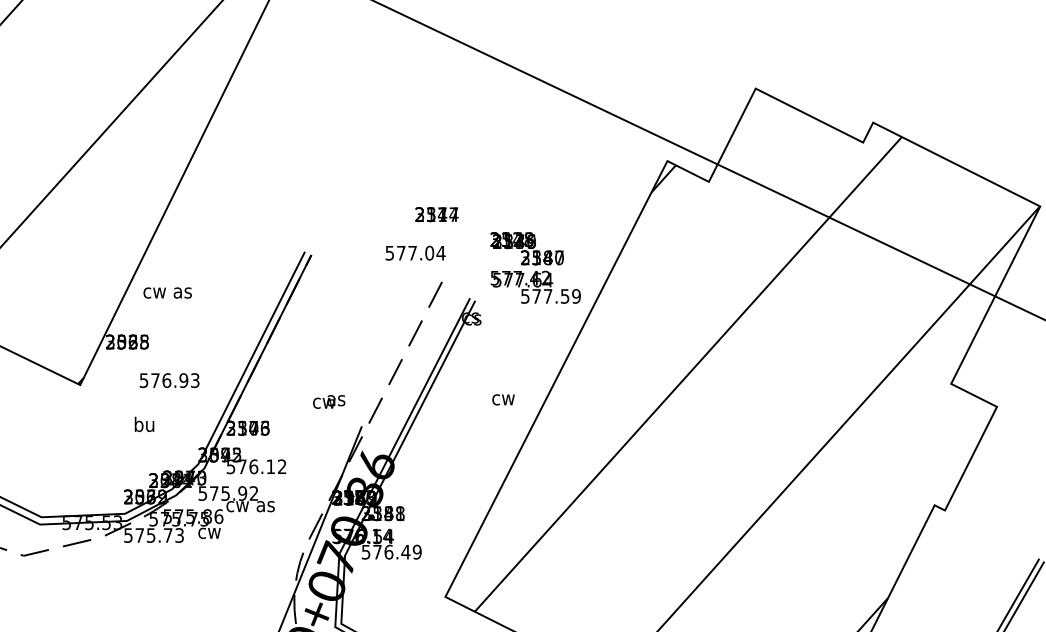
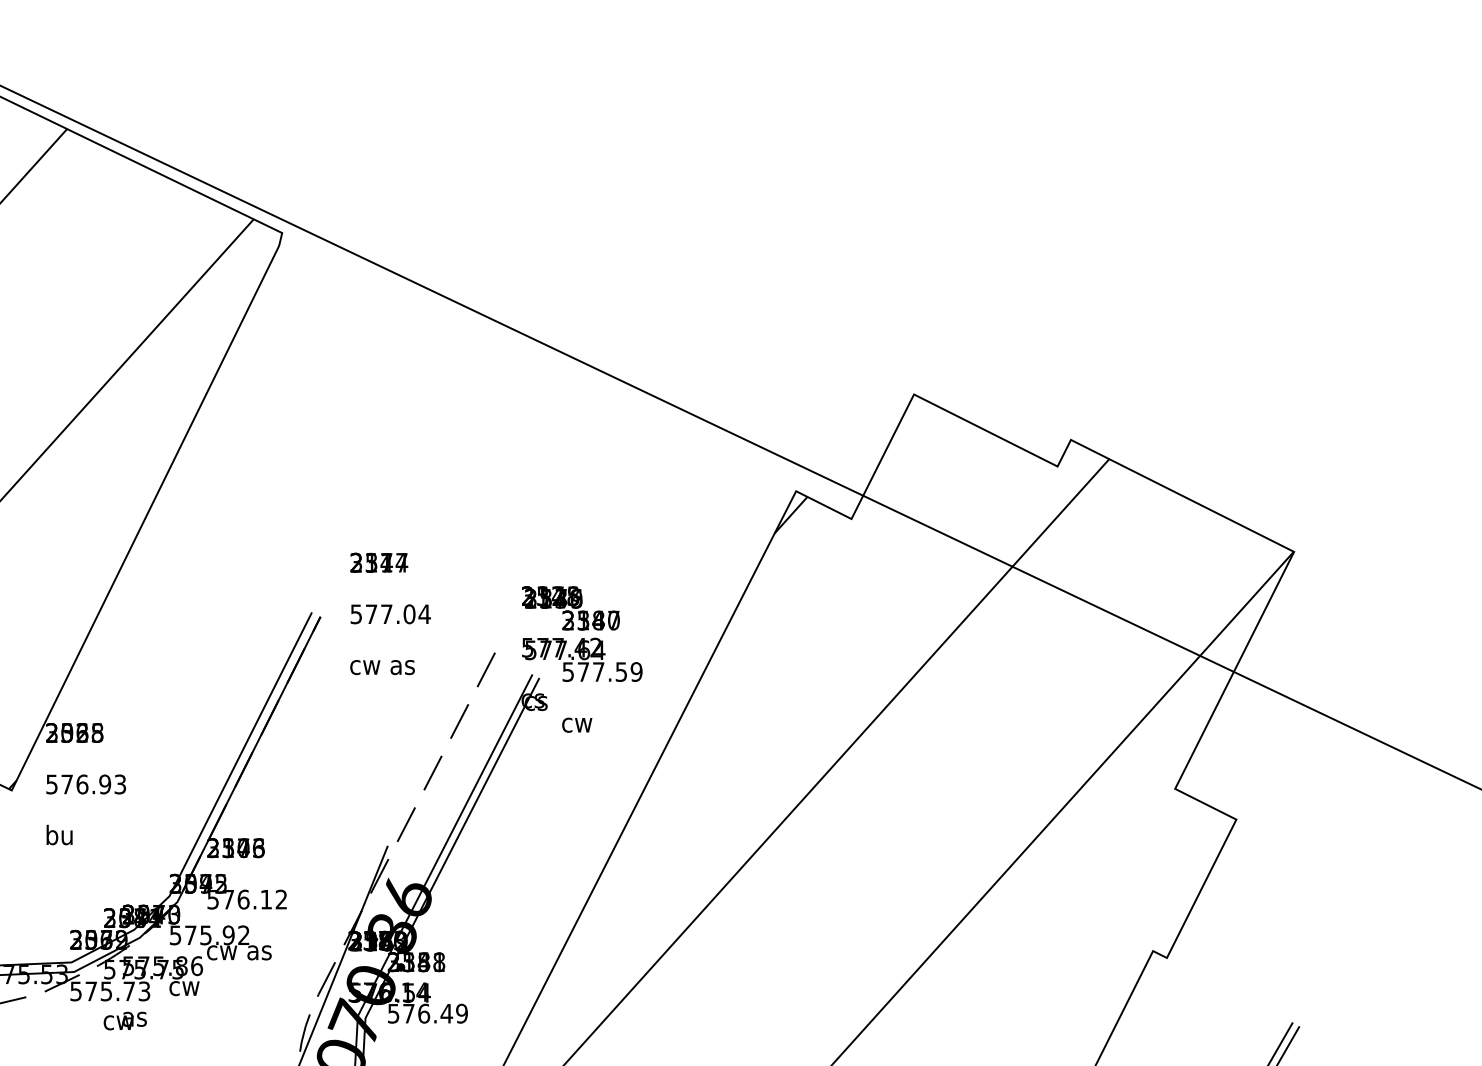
text: (437, 214) -> (379, 562), moved
text: (415, 253) -> (390, 614), moved
text: (535, 267) -> (582, 633), moved
text: (167, 293) -> (382, 667), moved
text: (169, 380) -> (85, 784), moved
text: (503, 399) -> (577, 724), moved
text: (328, 401) -> (124, 1020), moved
text: (144, 424) -> (59, 834), moved

